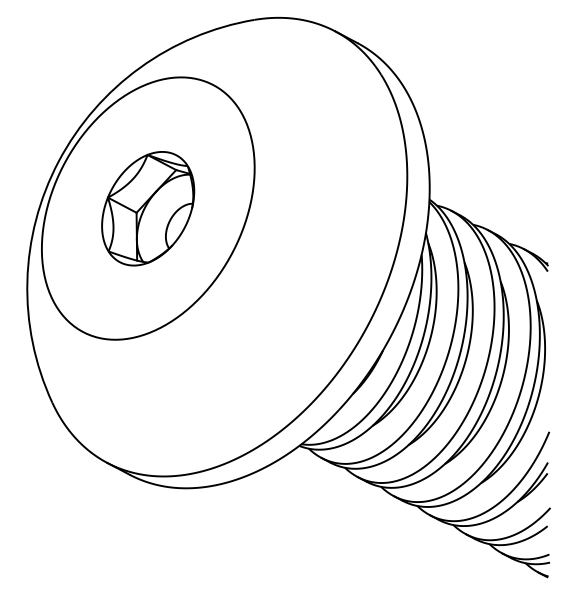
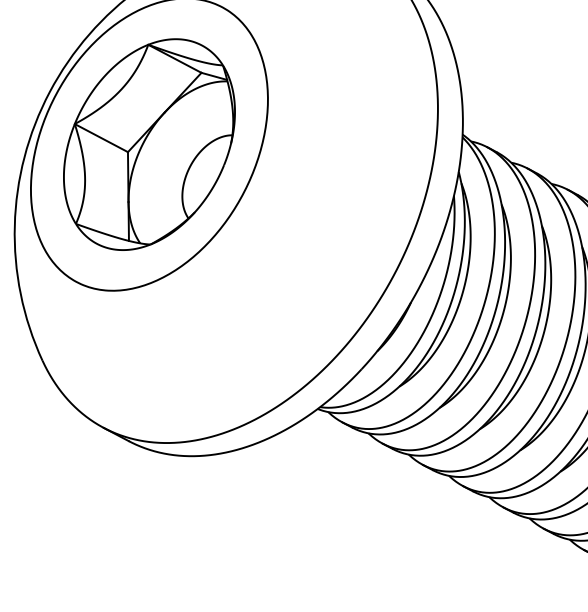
part: (147, 208) -> (148, 144), size x1.67

